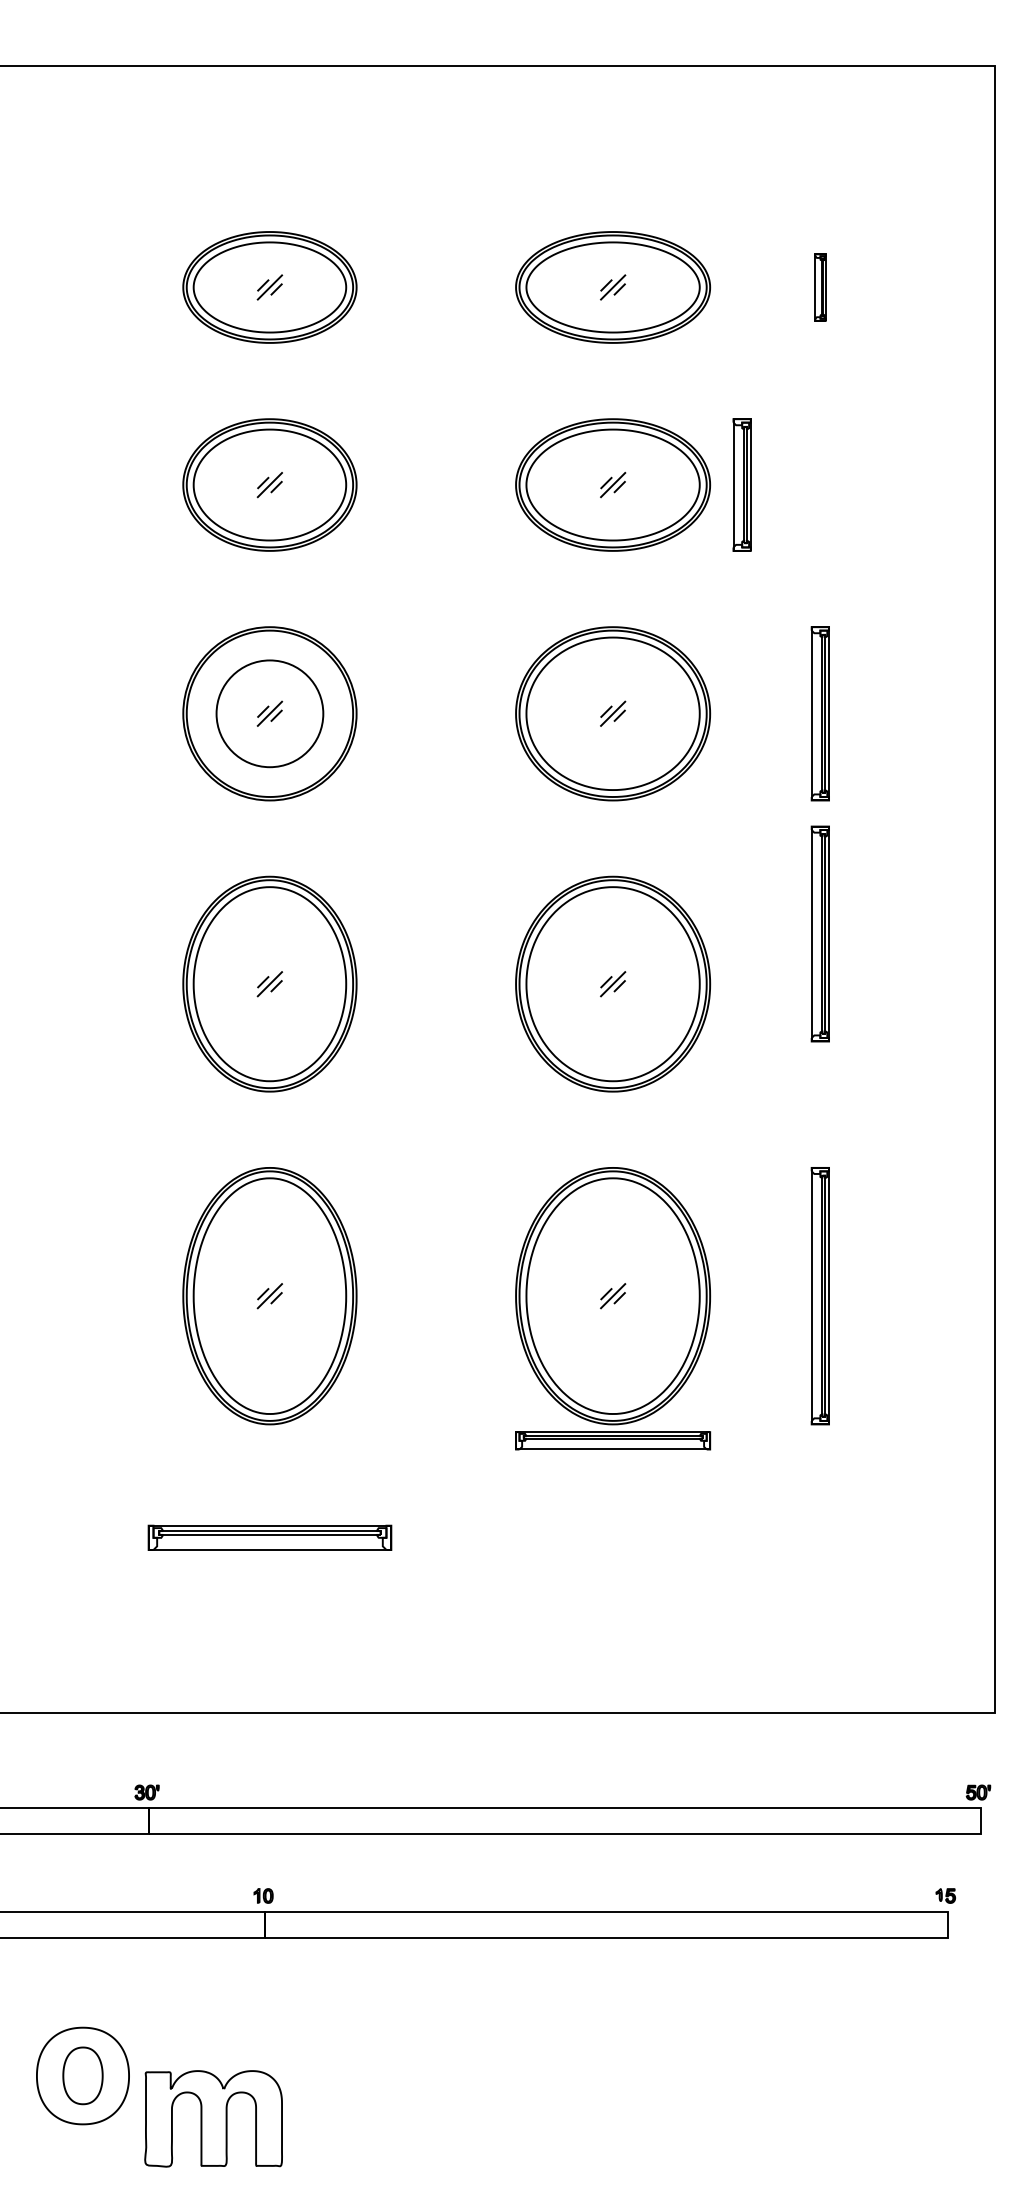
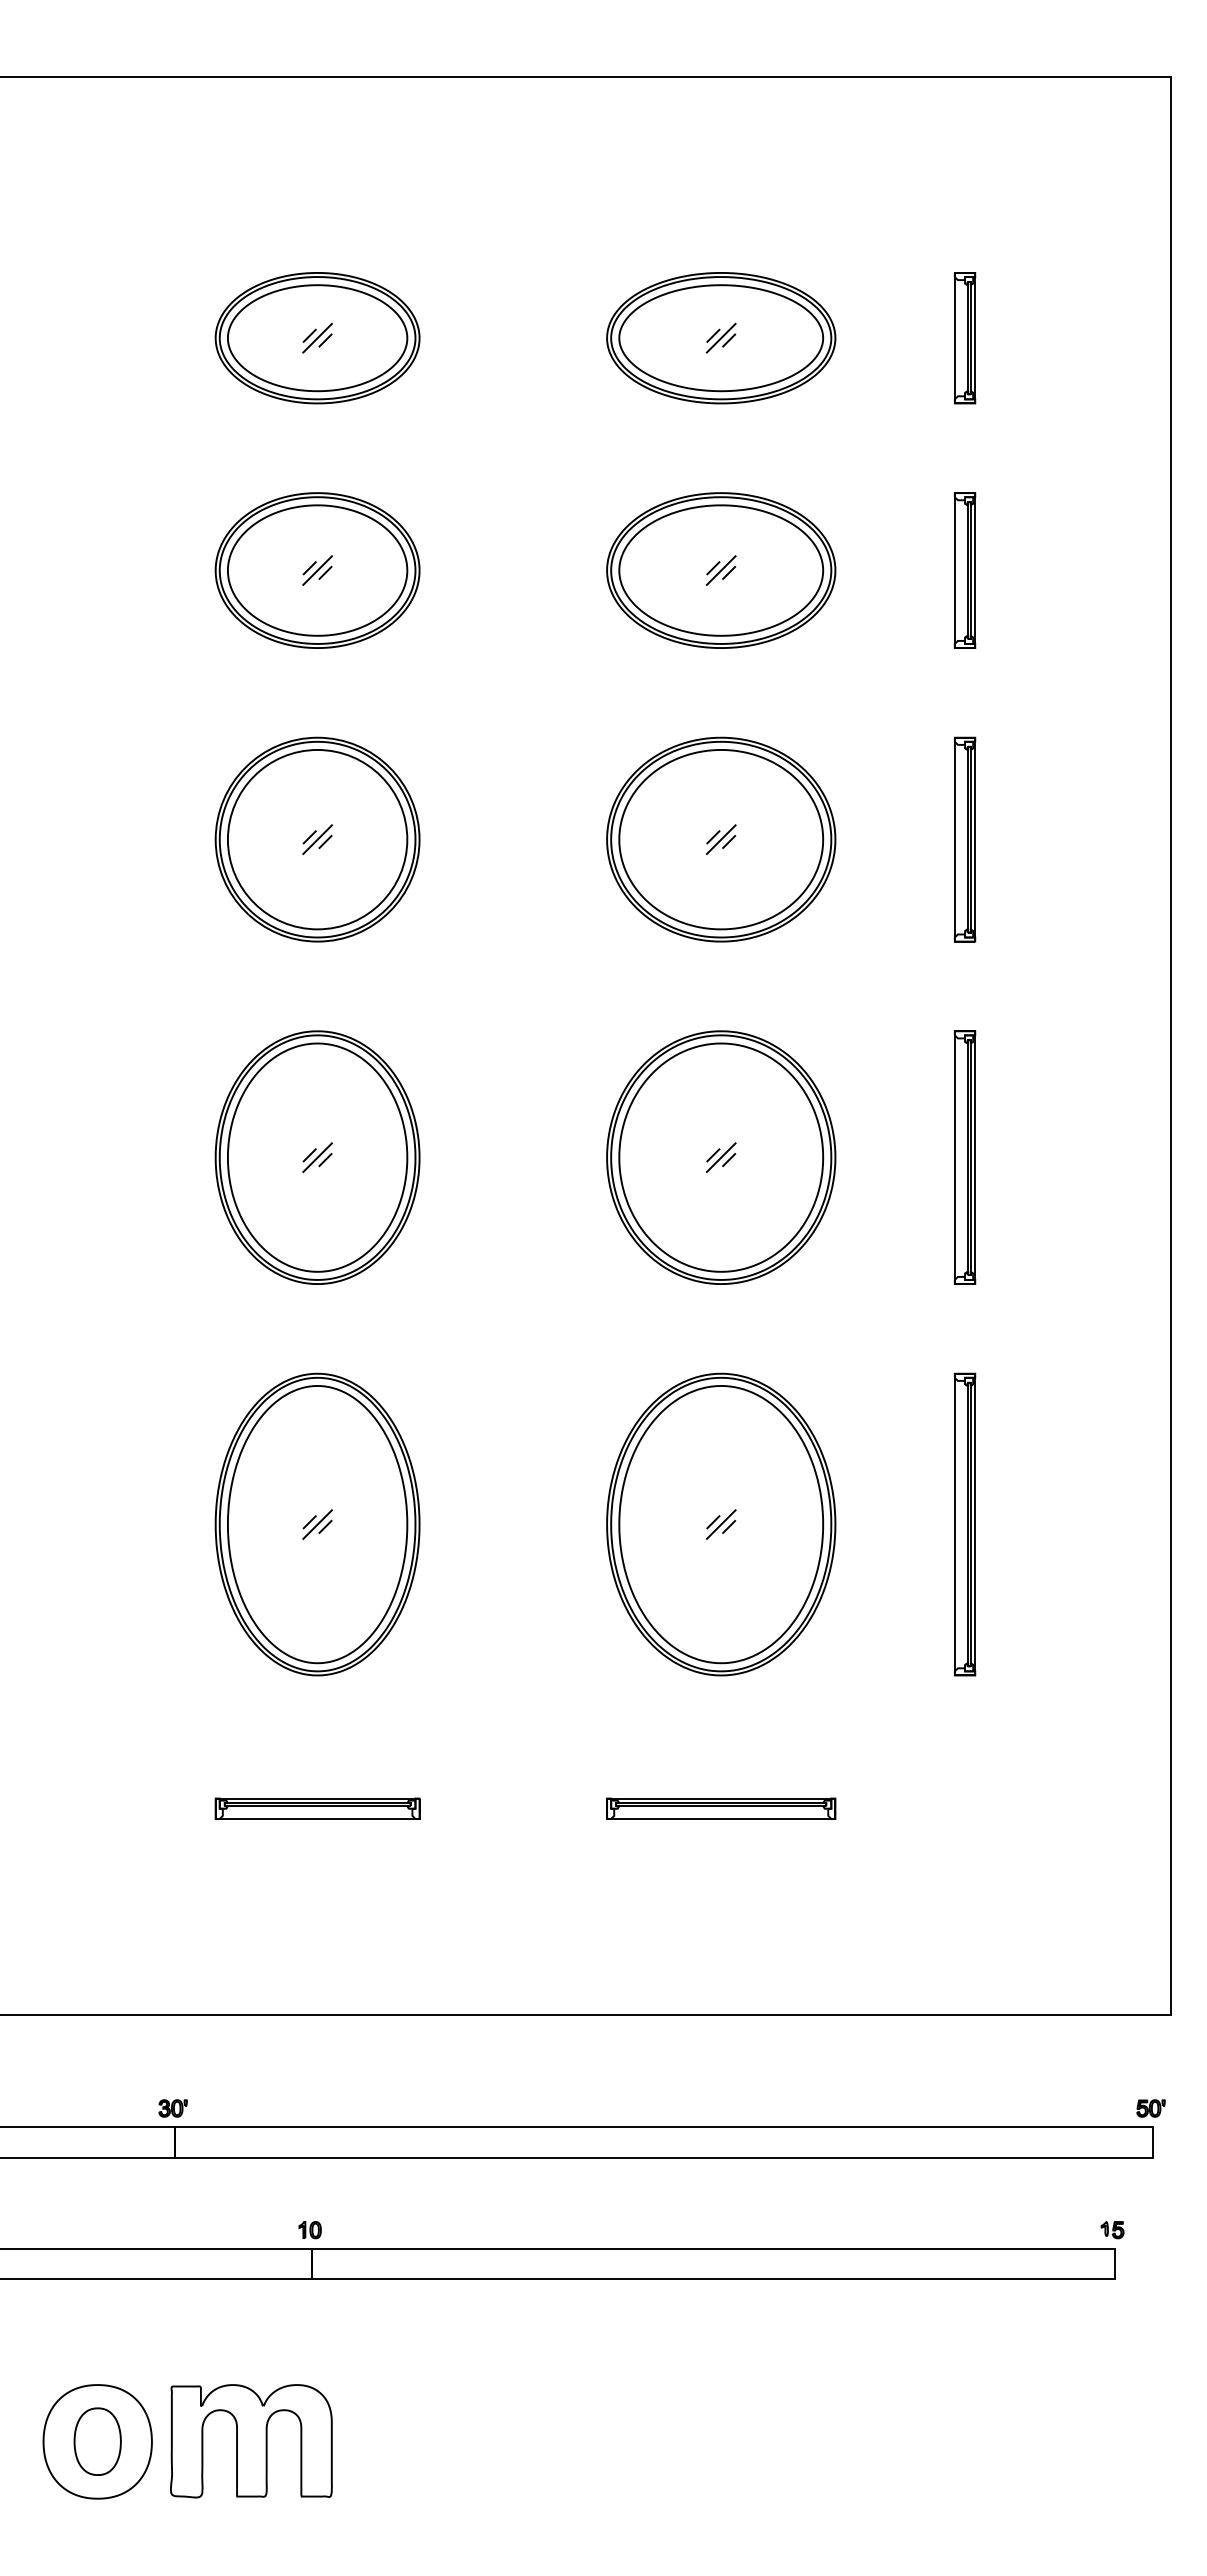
part: (820, 287) -> (965, 338), size x1.67
part: (742, 484) -> (965, 570), moved
circle: (269, 713) -> (317, 839), size x1.43
part: (820, 933) -> (965, 1157), moved
part: (613, 1440) -> (721, 1808), moved
part: (269, 1537) -> (317, 1808), size x0.71
part: (213, 2119) -> (251, 2441), moved

